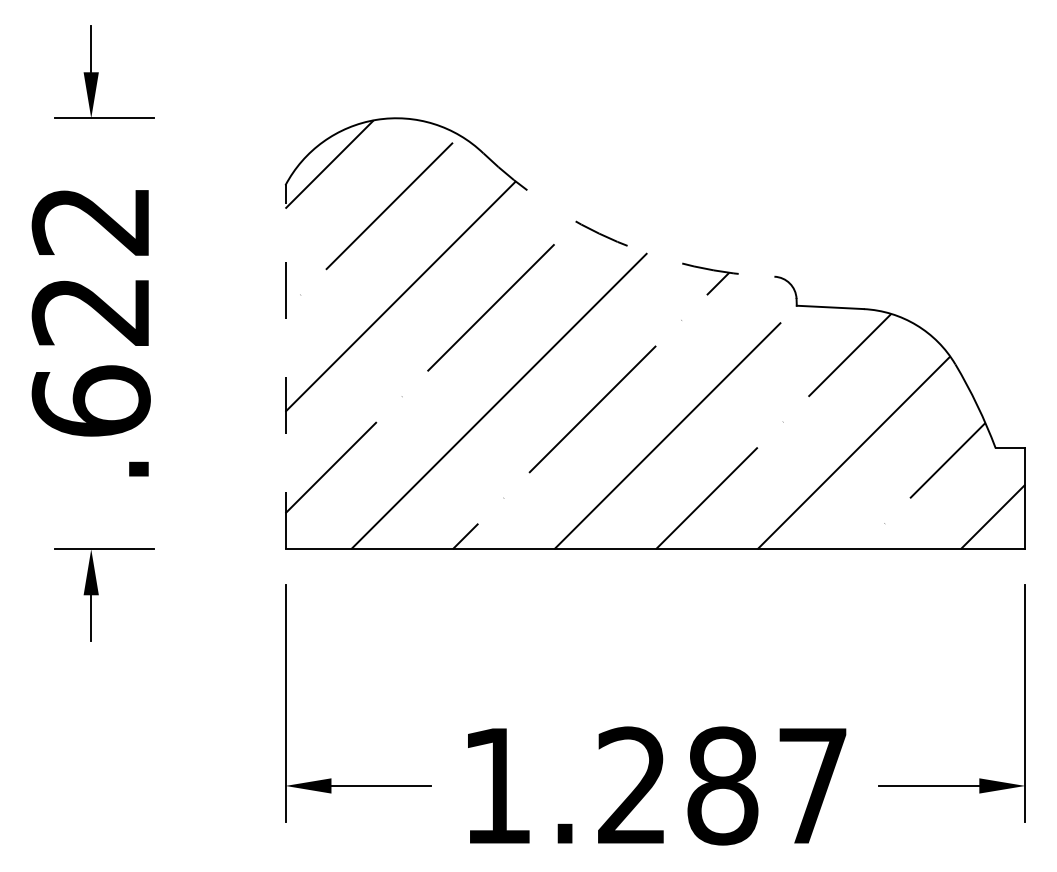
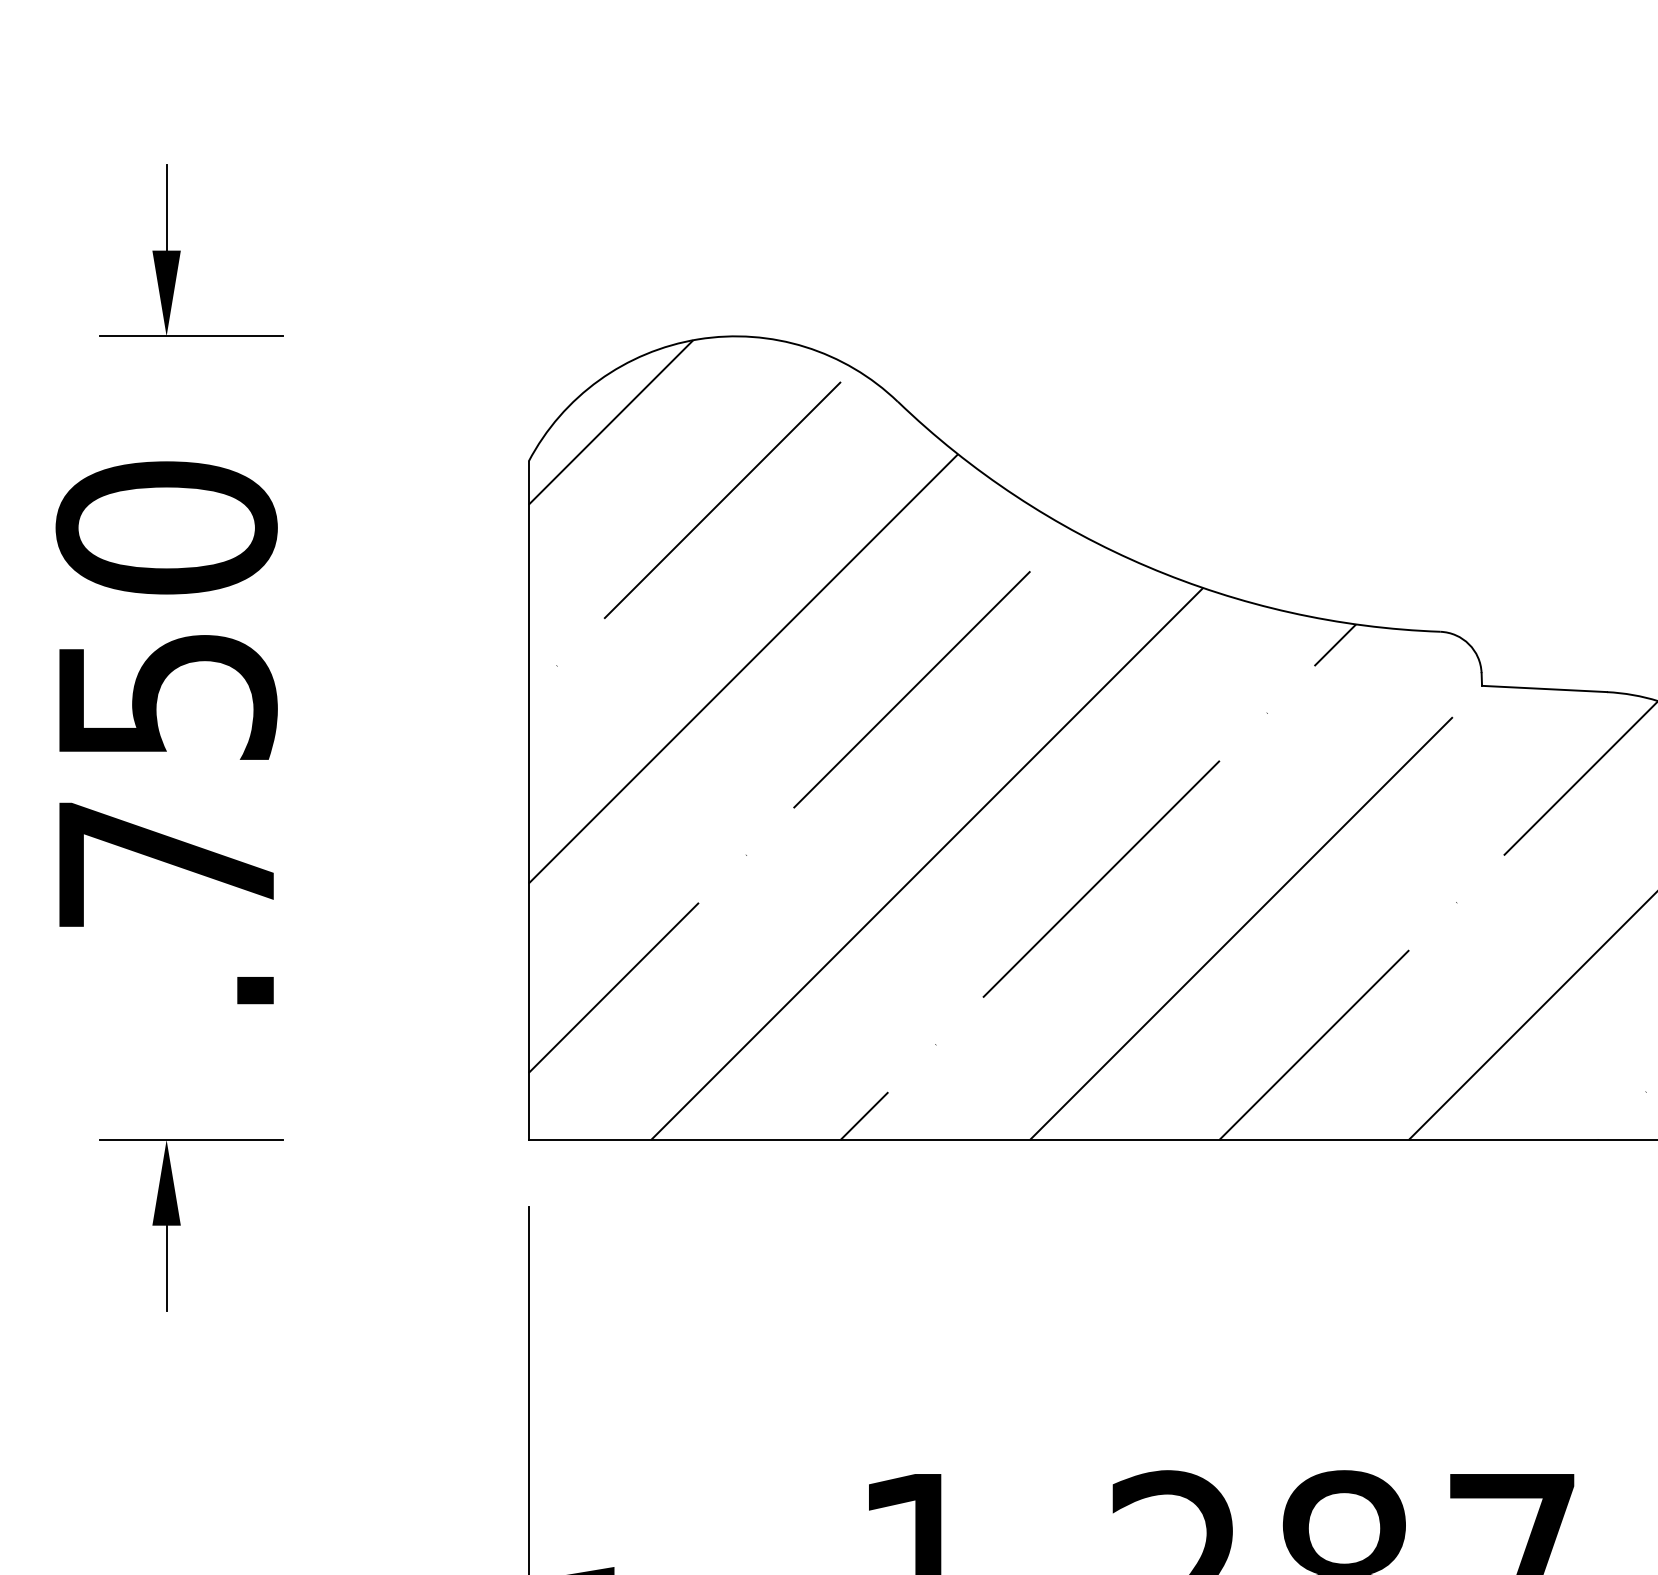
arc: (617, 241) -> (1147, 566), dashed -> solid
text: (90, 310) -> (165, 694), .622 -> .750
line: (285, 367) -> (528, 800), dashed -> solid

